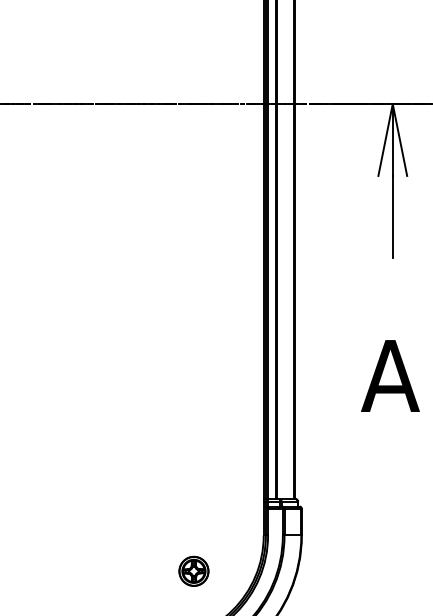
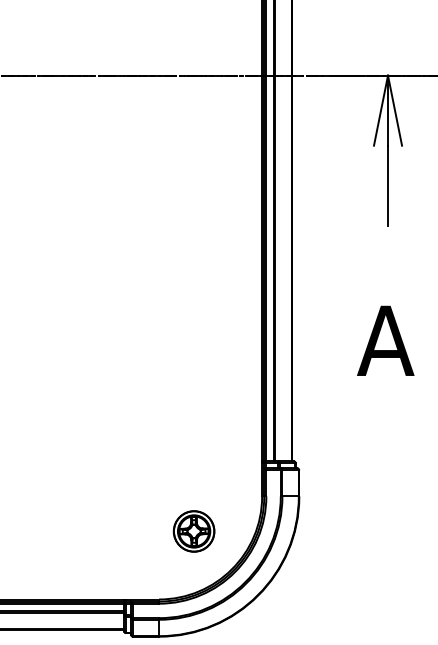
part: (193, 571) -> (193, 531), size x1.43

